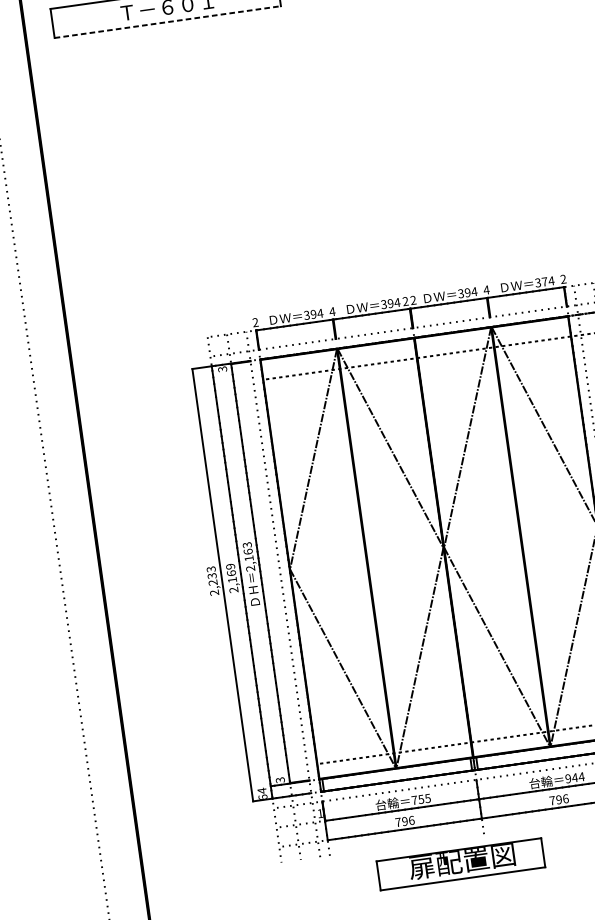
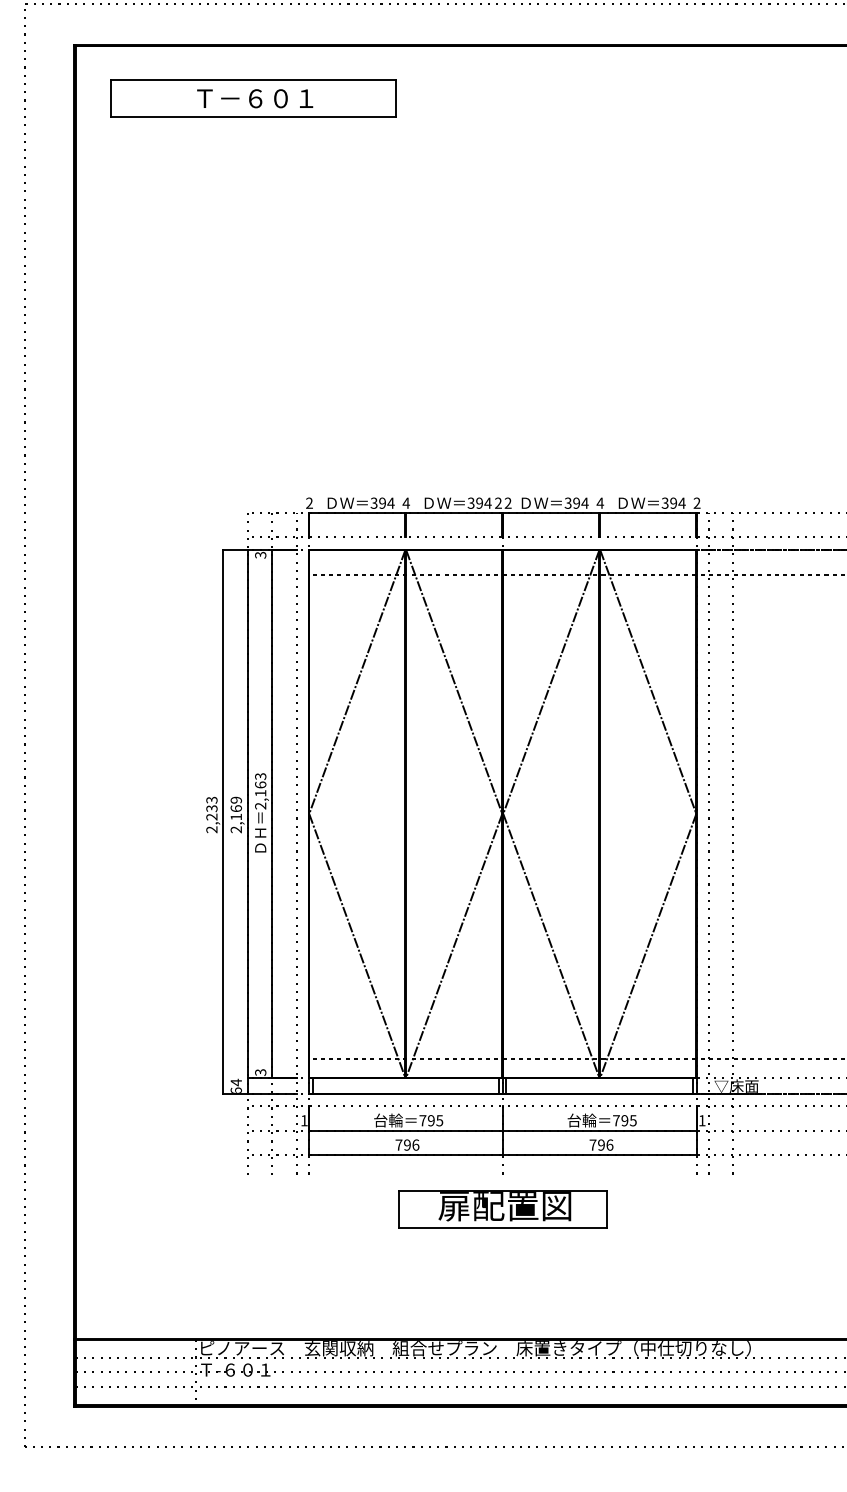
line: (168, 22) -> (253, 117), dashed -> solid
text: (544, 281) -> (673, 502), 374 -> 394
text: (575, 777) -> (625, 1120), 944 -> 795
text: (420, 799) -> (430, 1120), 755 -> 795
part: (460, 864) -> (502, 1209), moved

